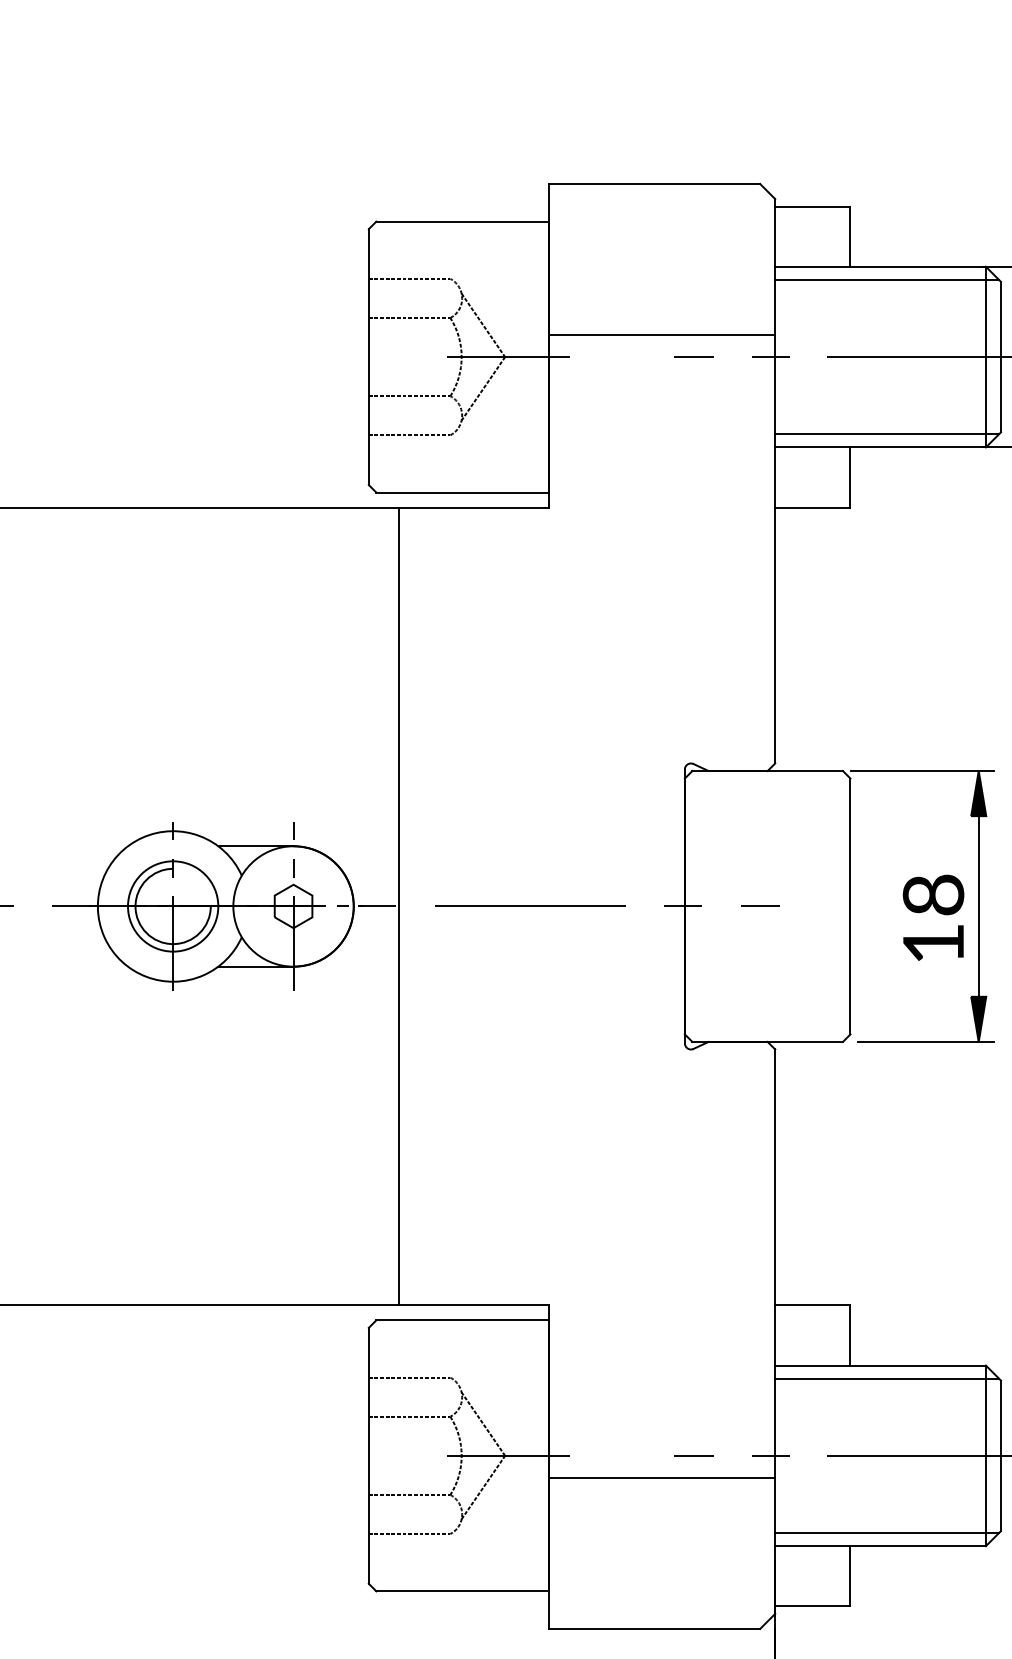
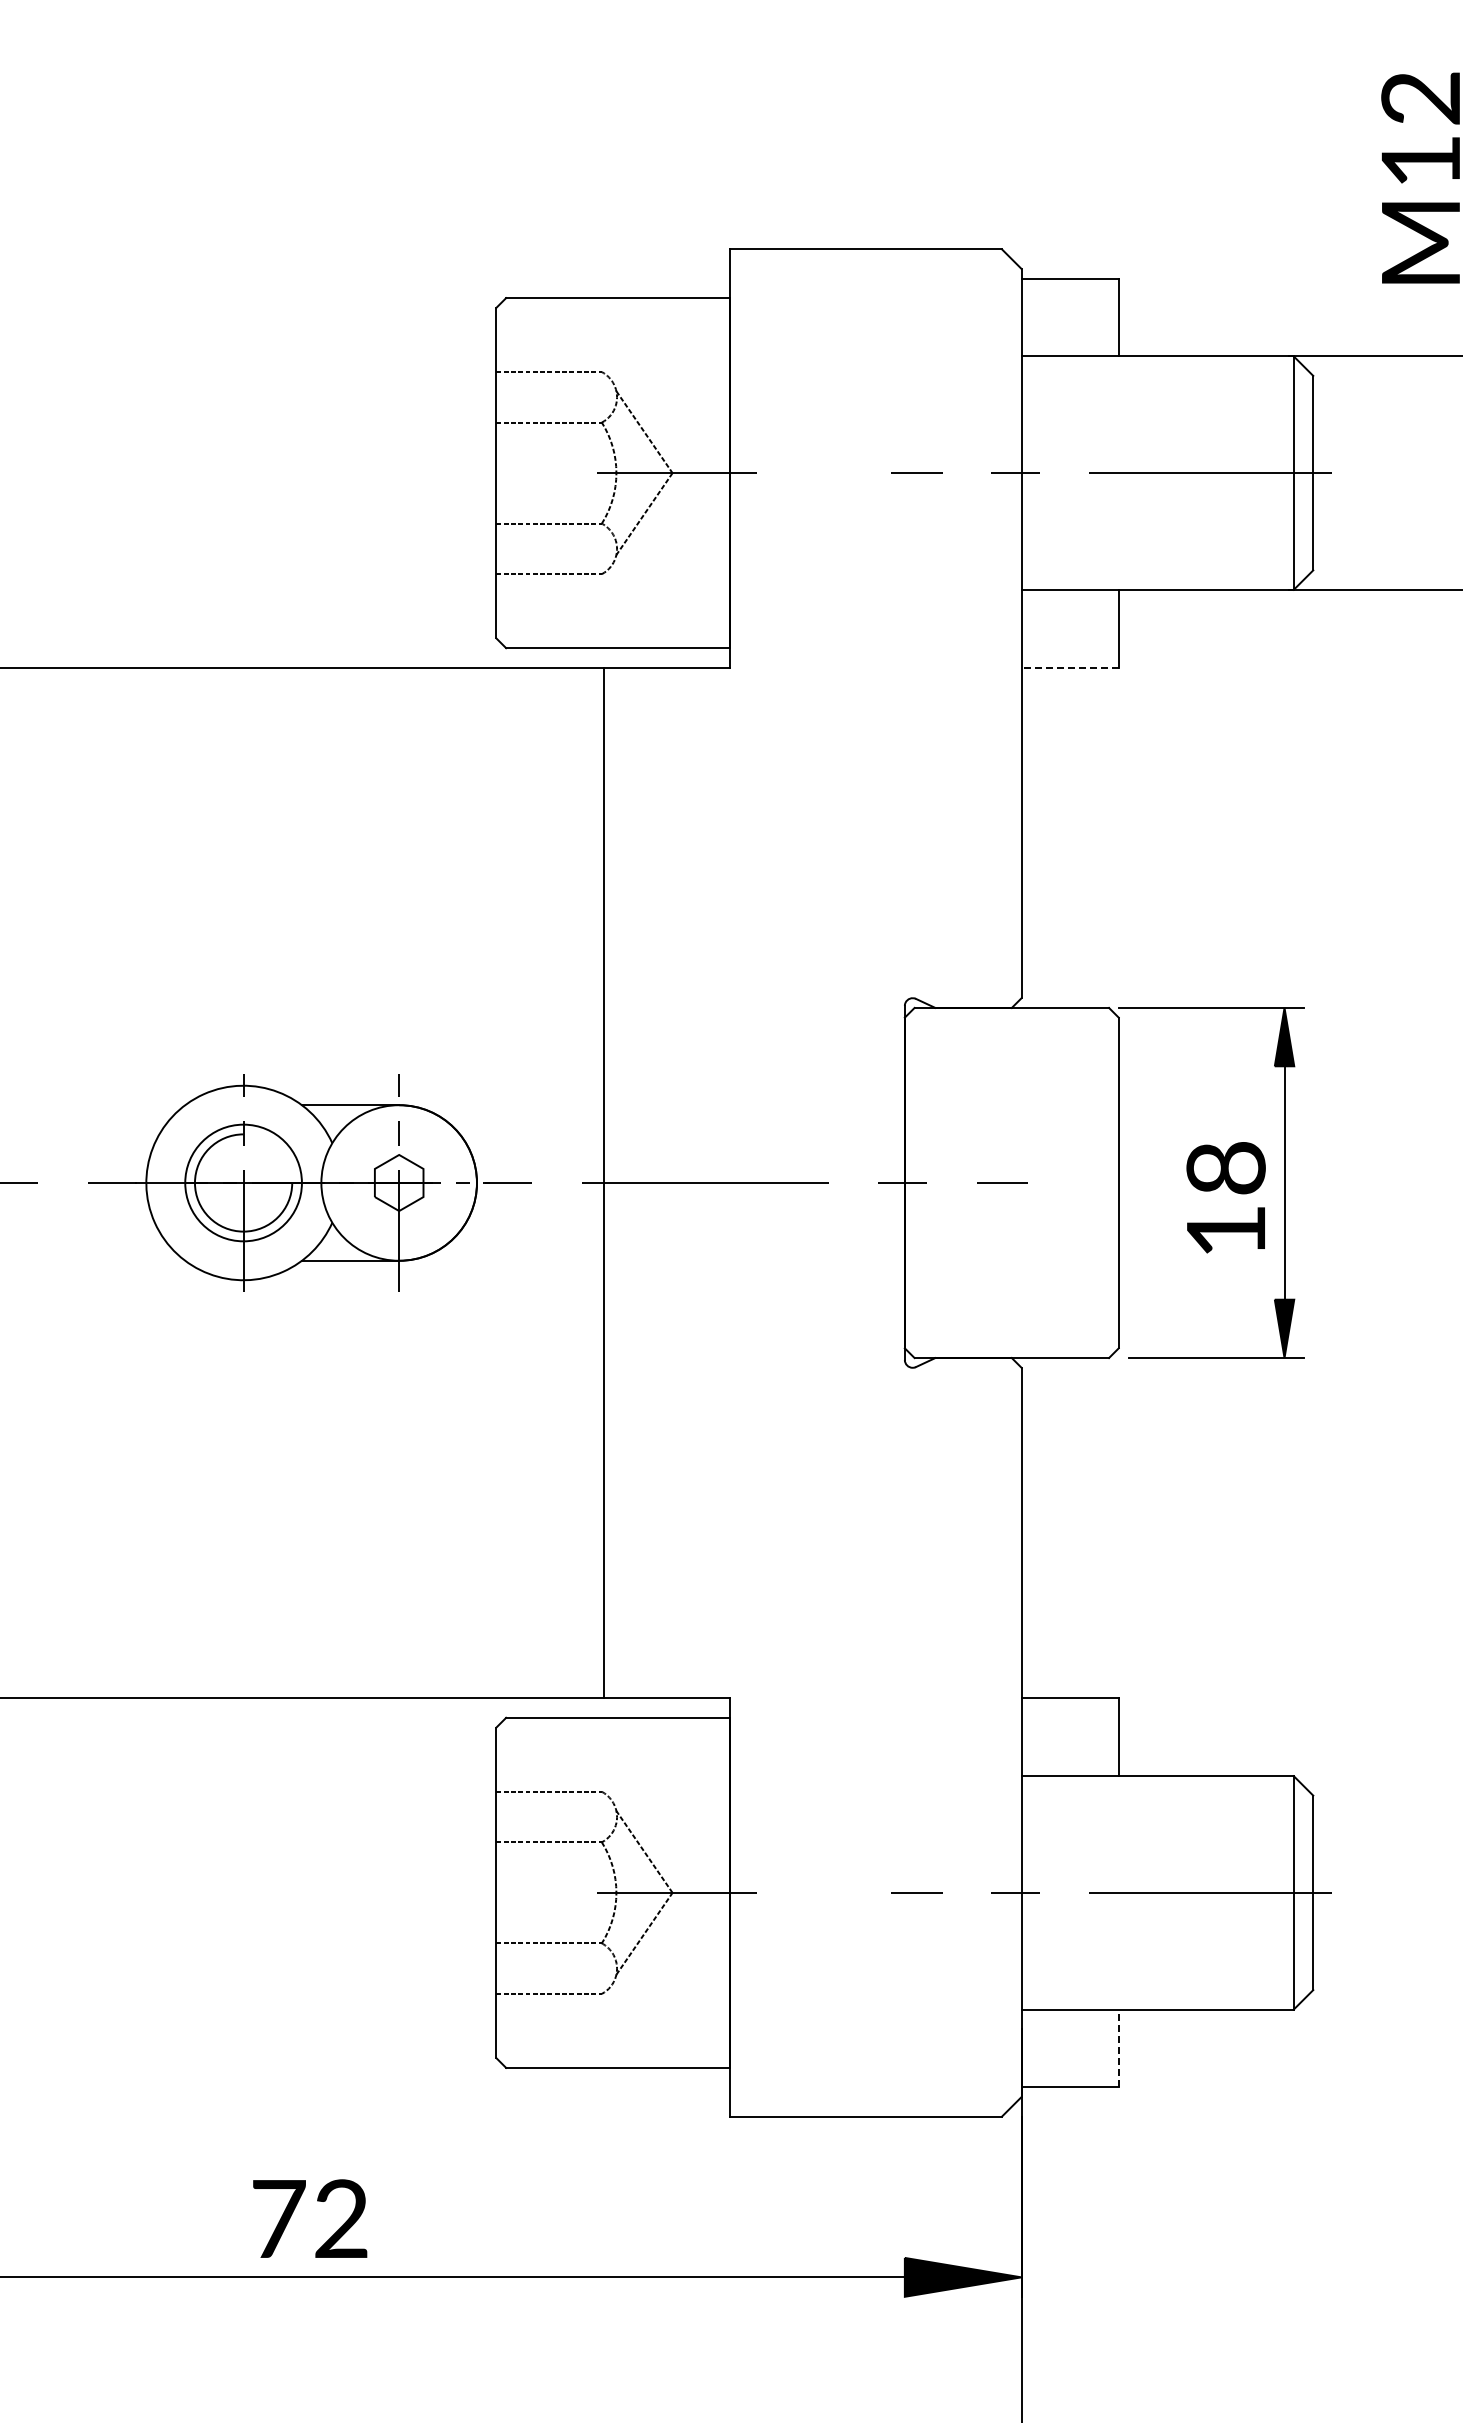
line: (887, 280) -> (1166, 373), removed
line: (662, 334) -> (875, 443), removed
line: (887, 434) -> (1166, 572), removed
line: (813, 507) -> (1070, 667), solid -> dashed
line: (399, 906) -> (604, 1182), moved
line: (887, 1378) -> (1166, 1793), removed
line: (662, 1478) -> (875, 1922), removed
line: (887, 1532) -> (1166, 1992), removed
line: (850, 1576) -> (1118, 2048), solid -> dashed

